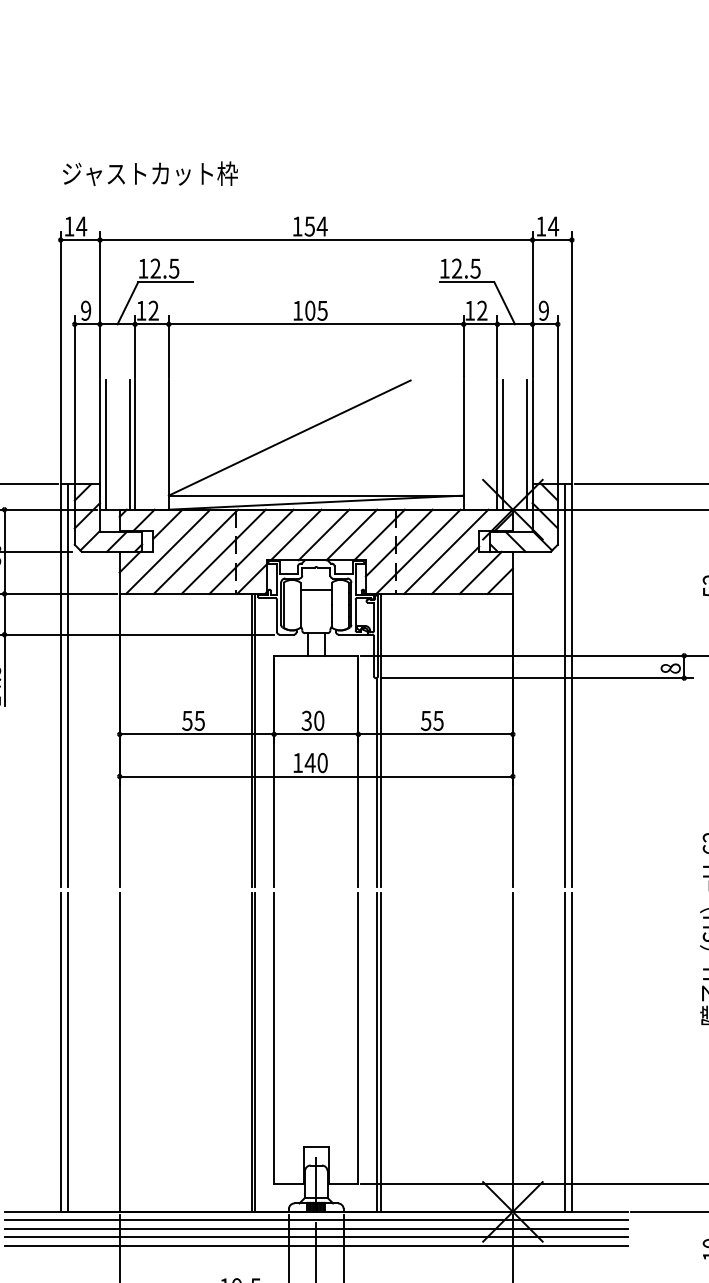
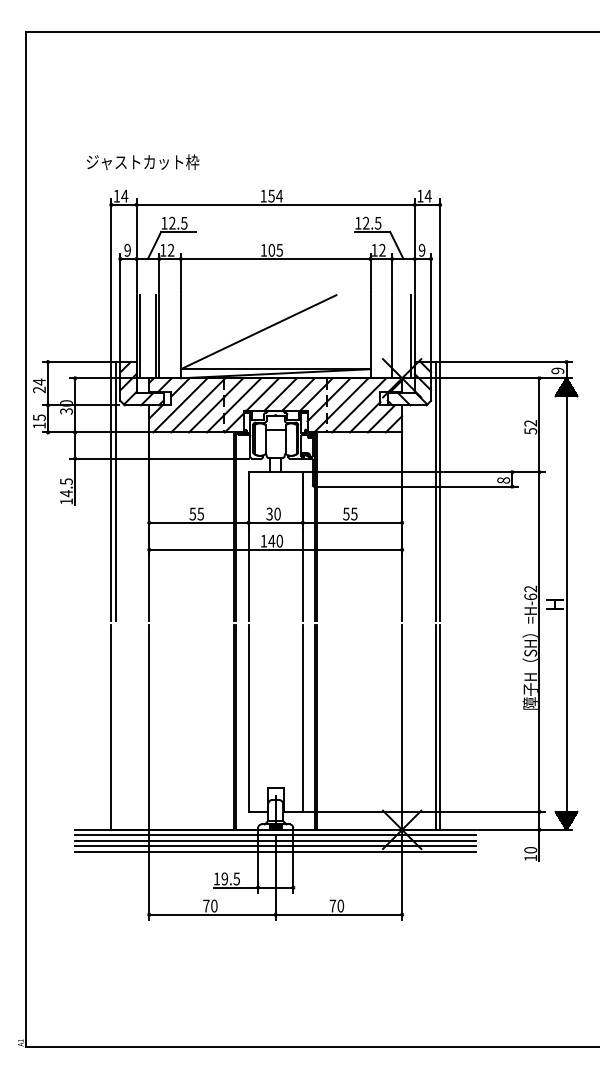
text: (149, 172) -> (142, 161), moved
line: (502, 444) -> (395, 336), removed
line: (67, 1051) -> (115, 726), removed

